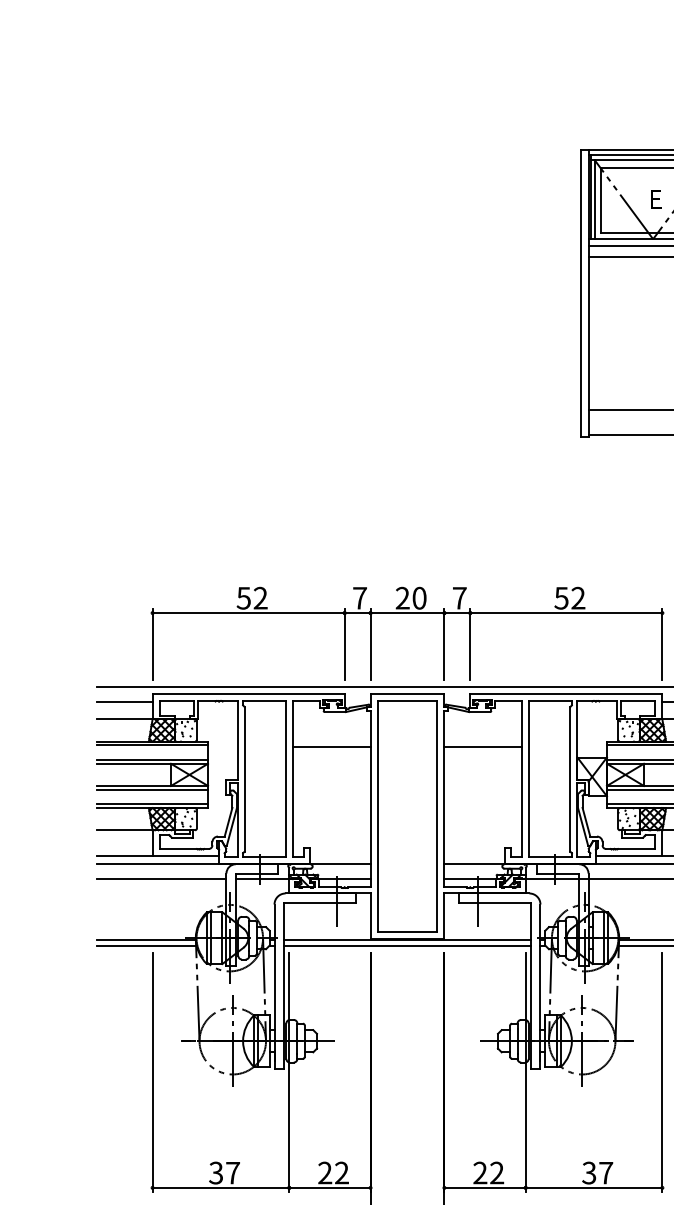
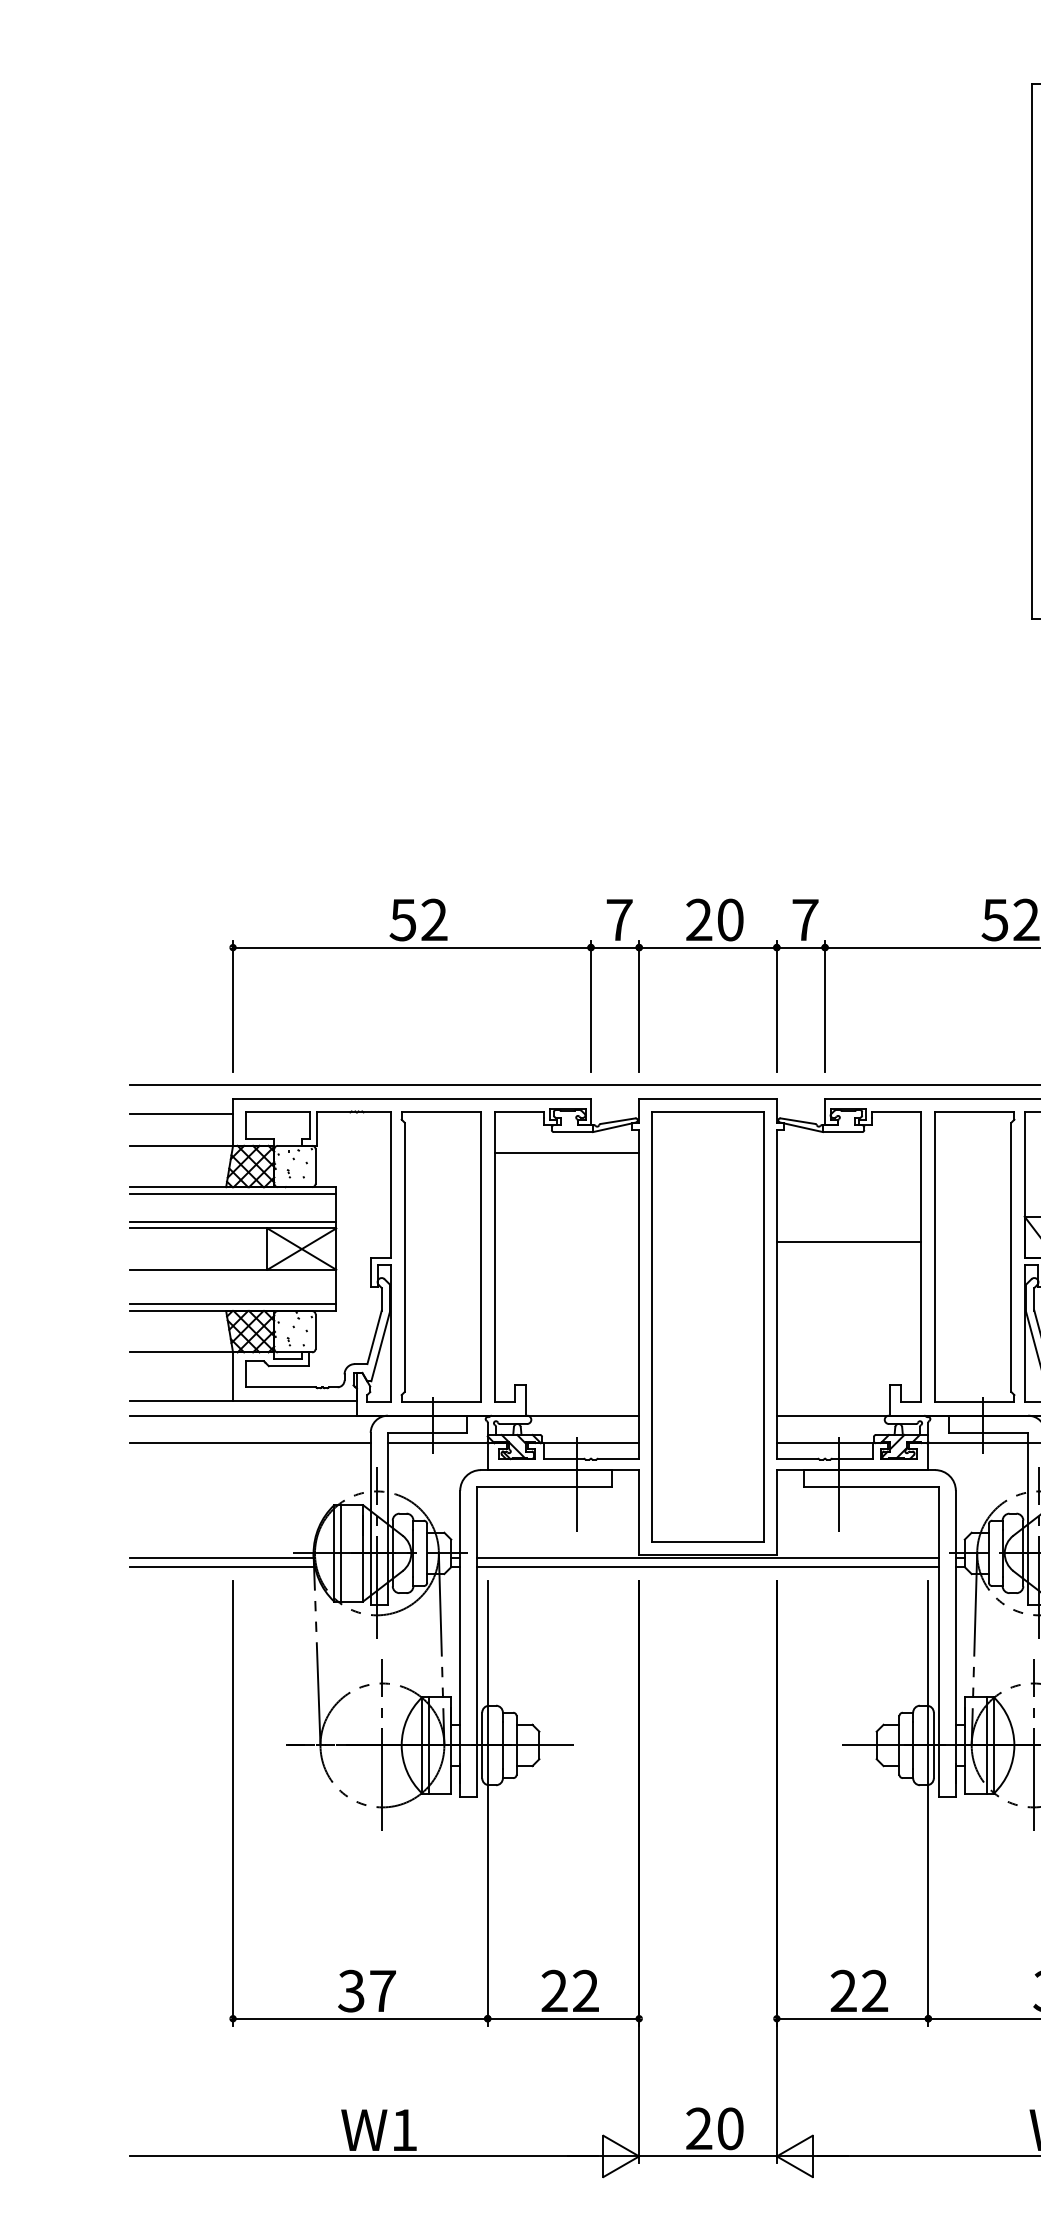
line: (331, 747) -> (566, 1153), moved
line: (483, 747) -> (849, 1242), moved
line: (152, 789) -> (232, 1276), removed

